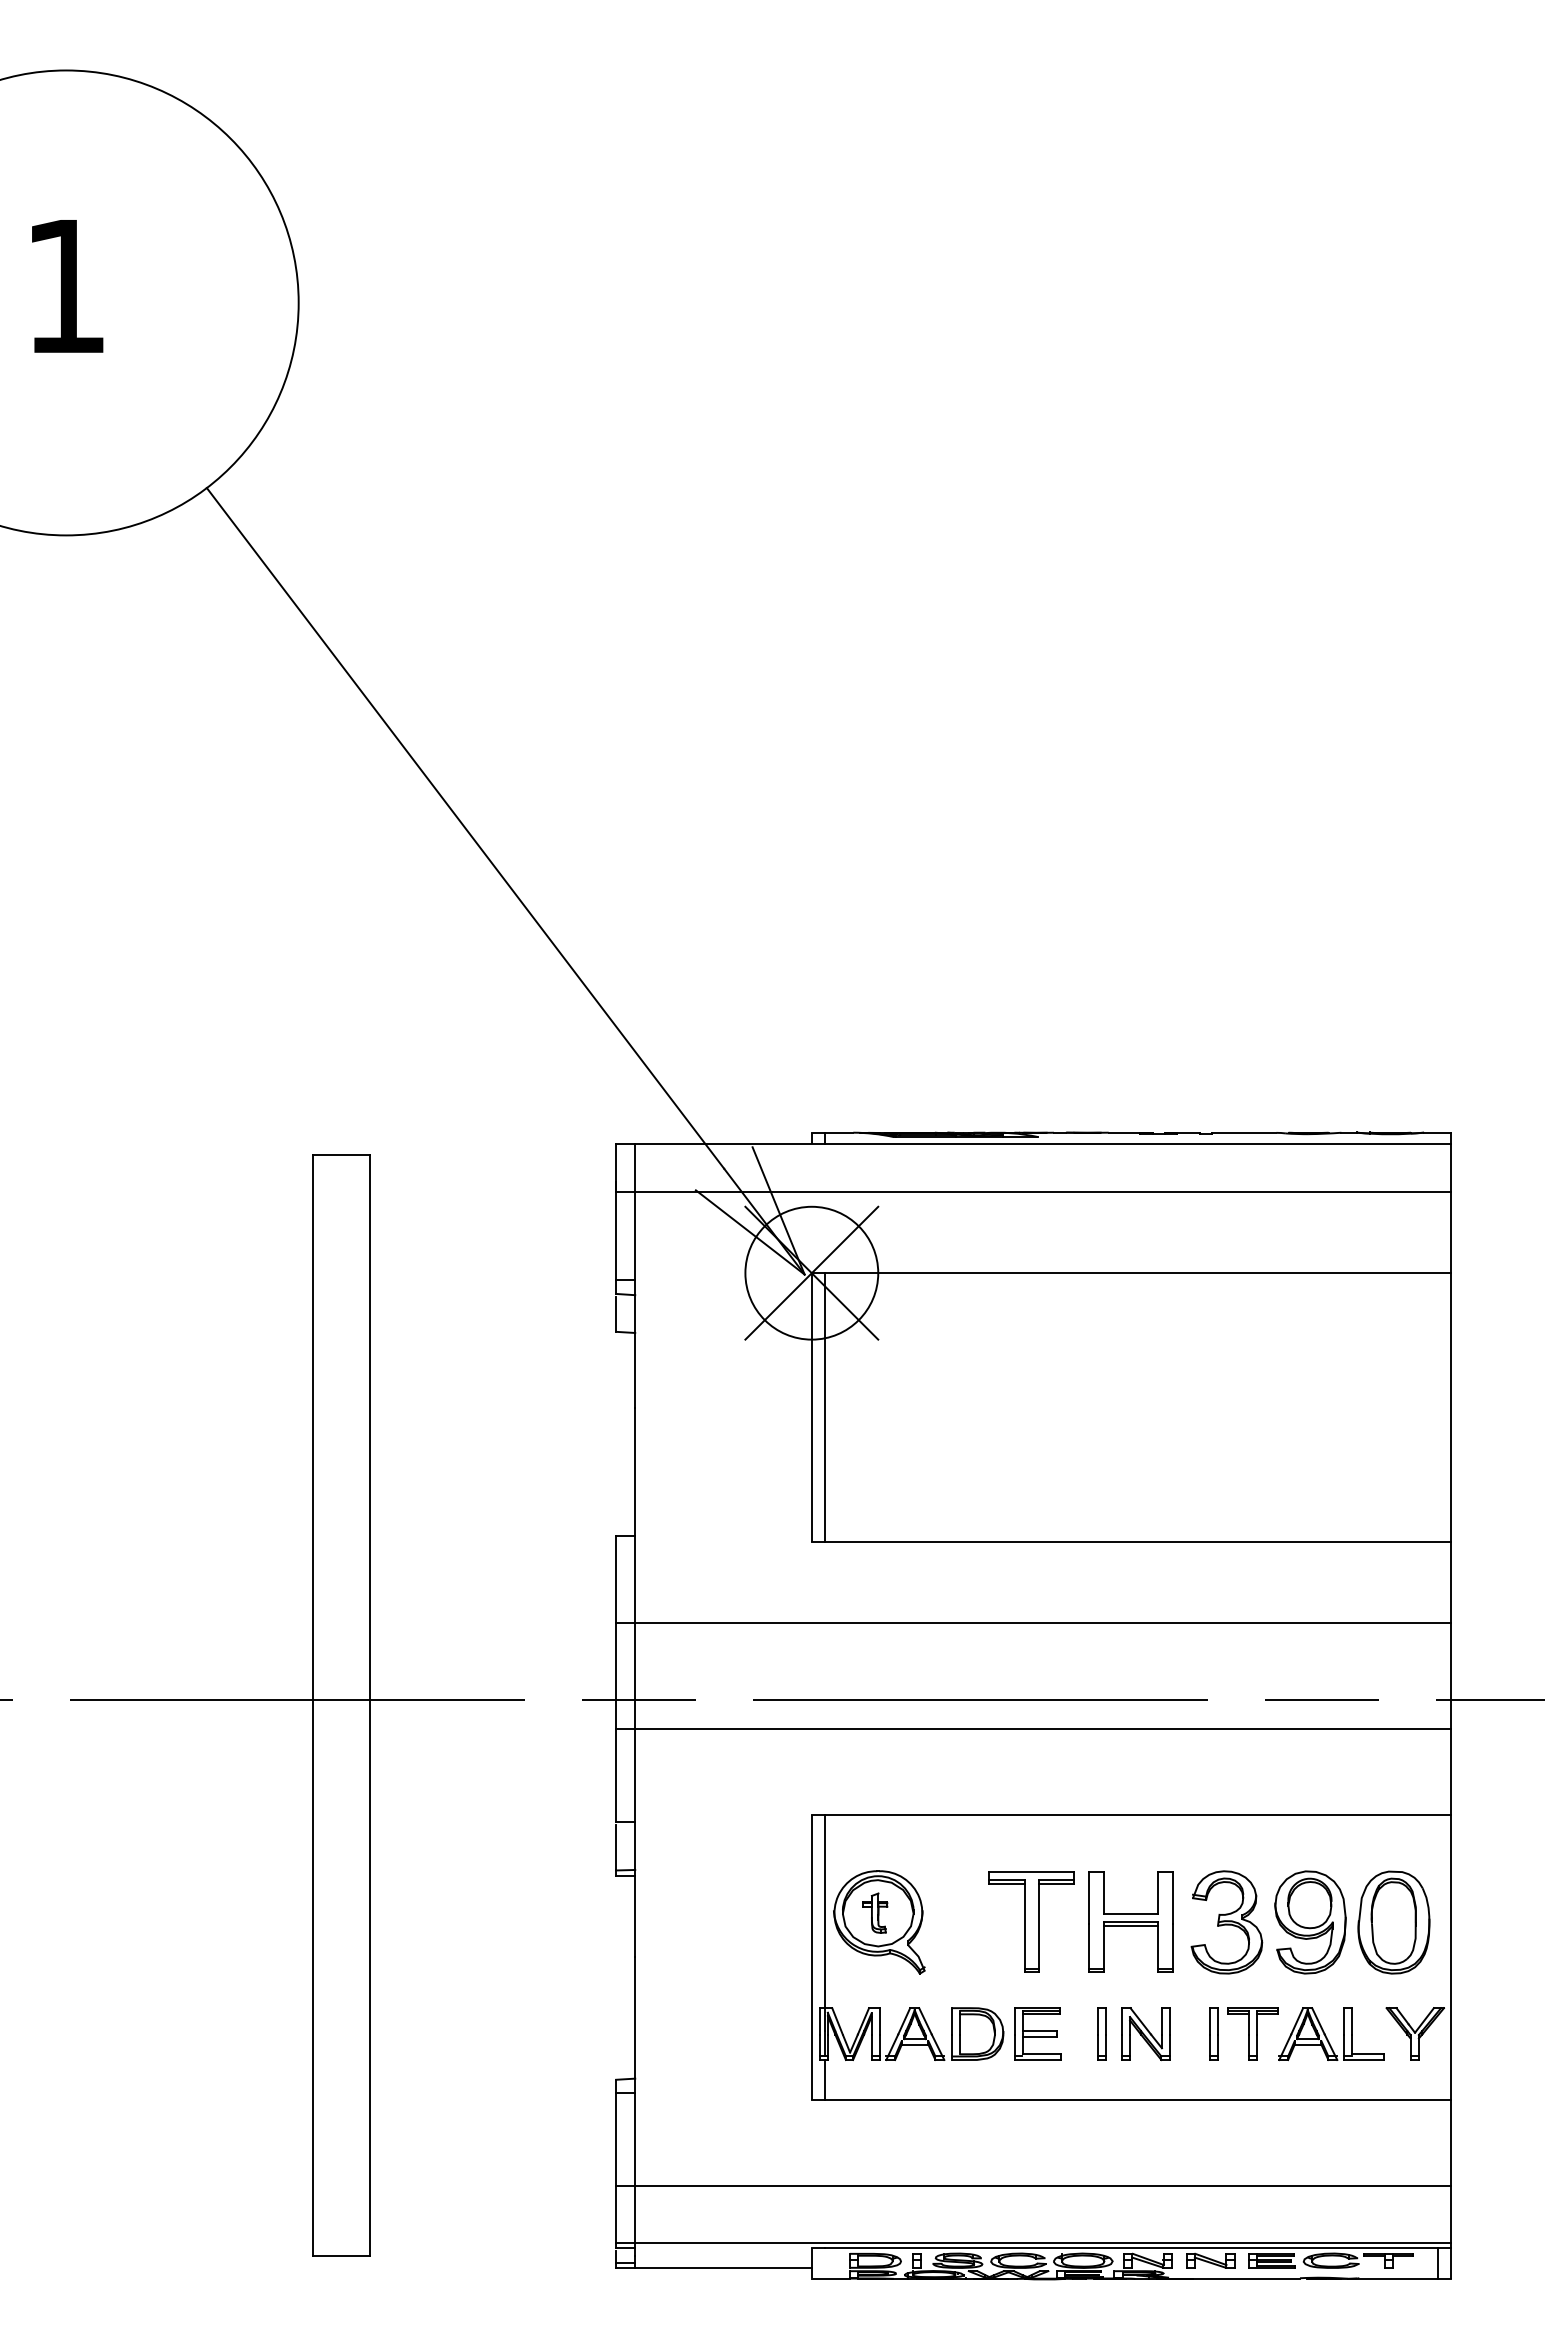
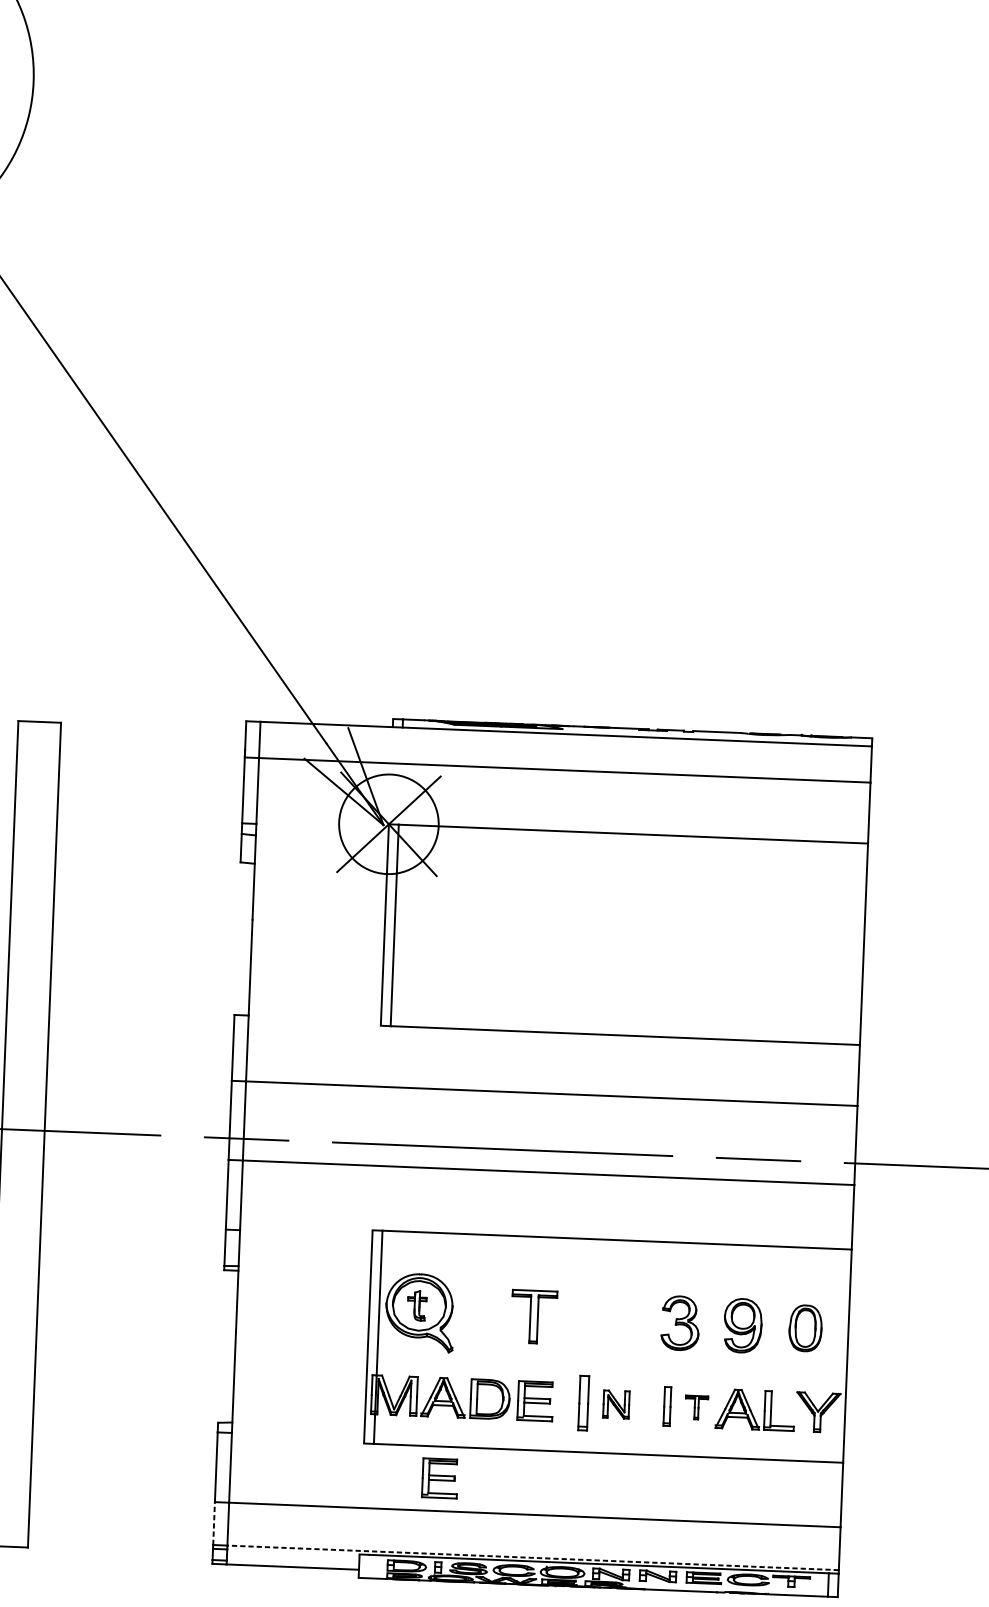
part: (1031, 1921) -> (534, 1316), size x0.7
part: (1130, 1921) -> (608, 1319), removed
part: (1226, 1922) -> (680, 1323), size x0.7
part: (1310, 1922) -> (743, 1325), size x0.7
part: (1393, 1922) -> (805, 1328), size x0.6
part: (1101, 2033) -> (583, 1402), size x1.4
part: (1252, 2033) -> (696, 1407), size x0.6
part: (1145, 2034) -> (616, 1404), size x0.7
part: (914, 2141) -> (439, 1478), added
line: (616, 2214) -> (214, 1523), solid -> dashed
line: (1042, 2242) -> (532, 1557), solid -> dashed

